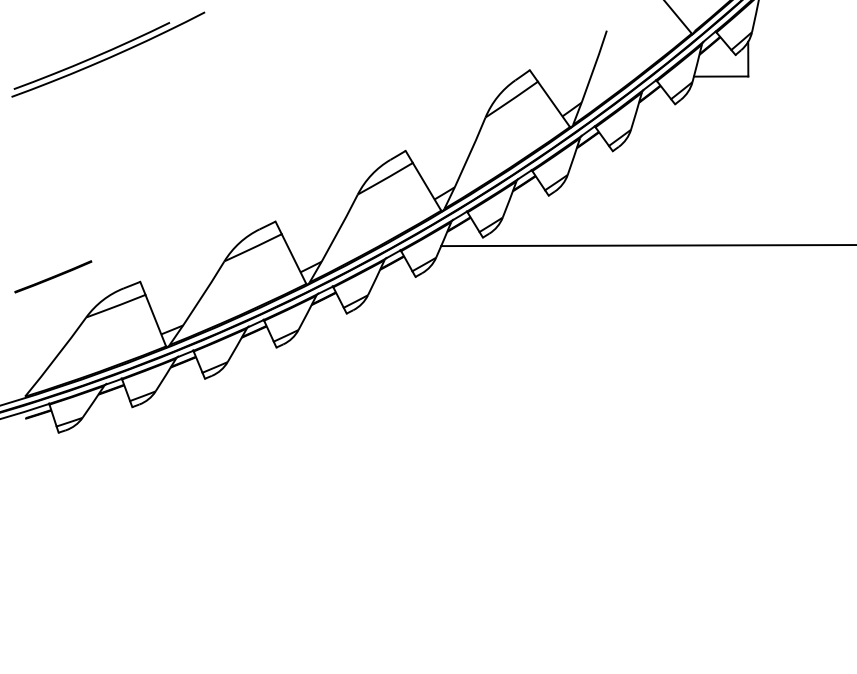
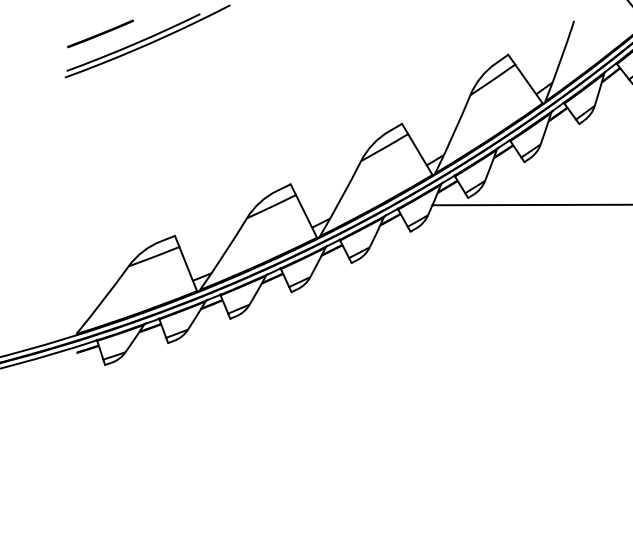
line: (53, 276) -> (100, 33), moved

